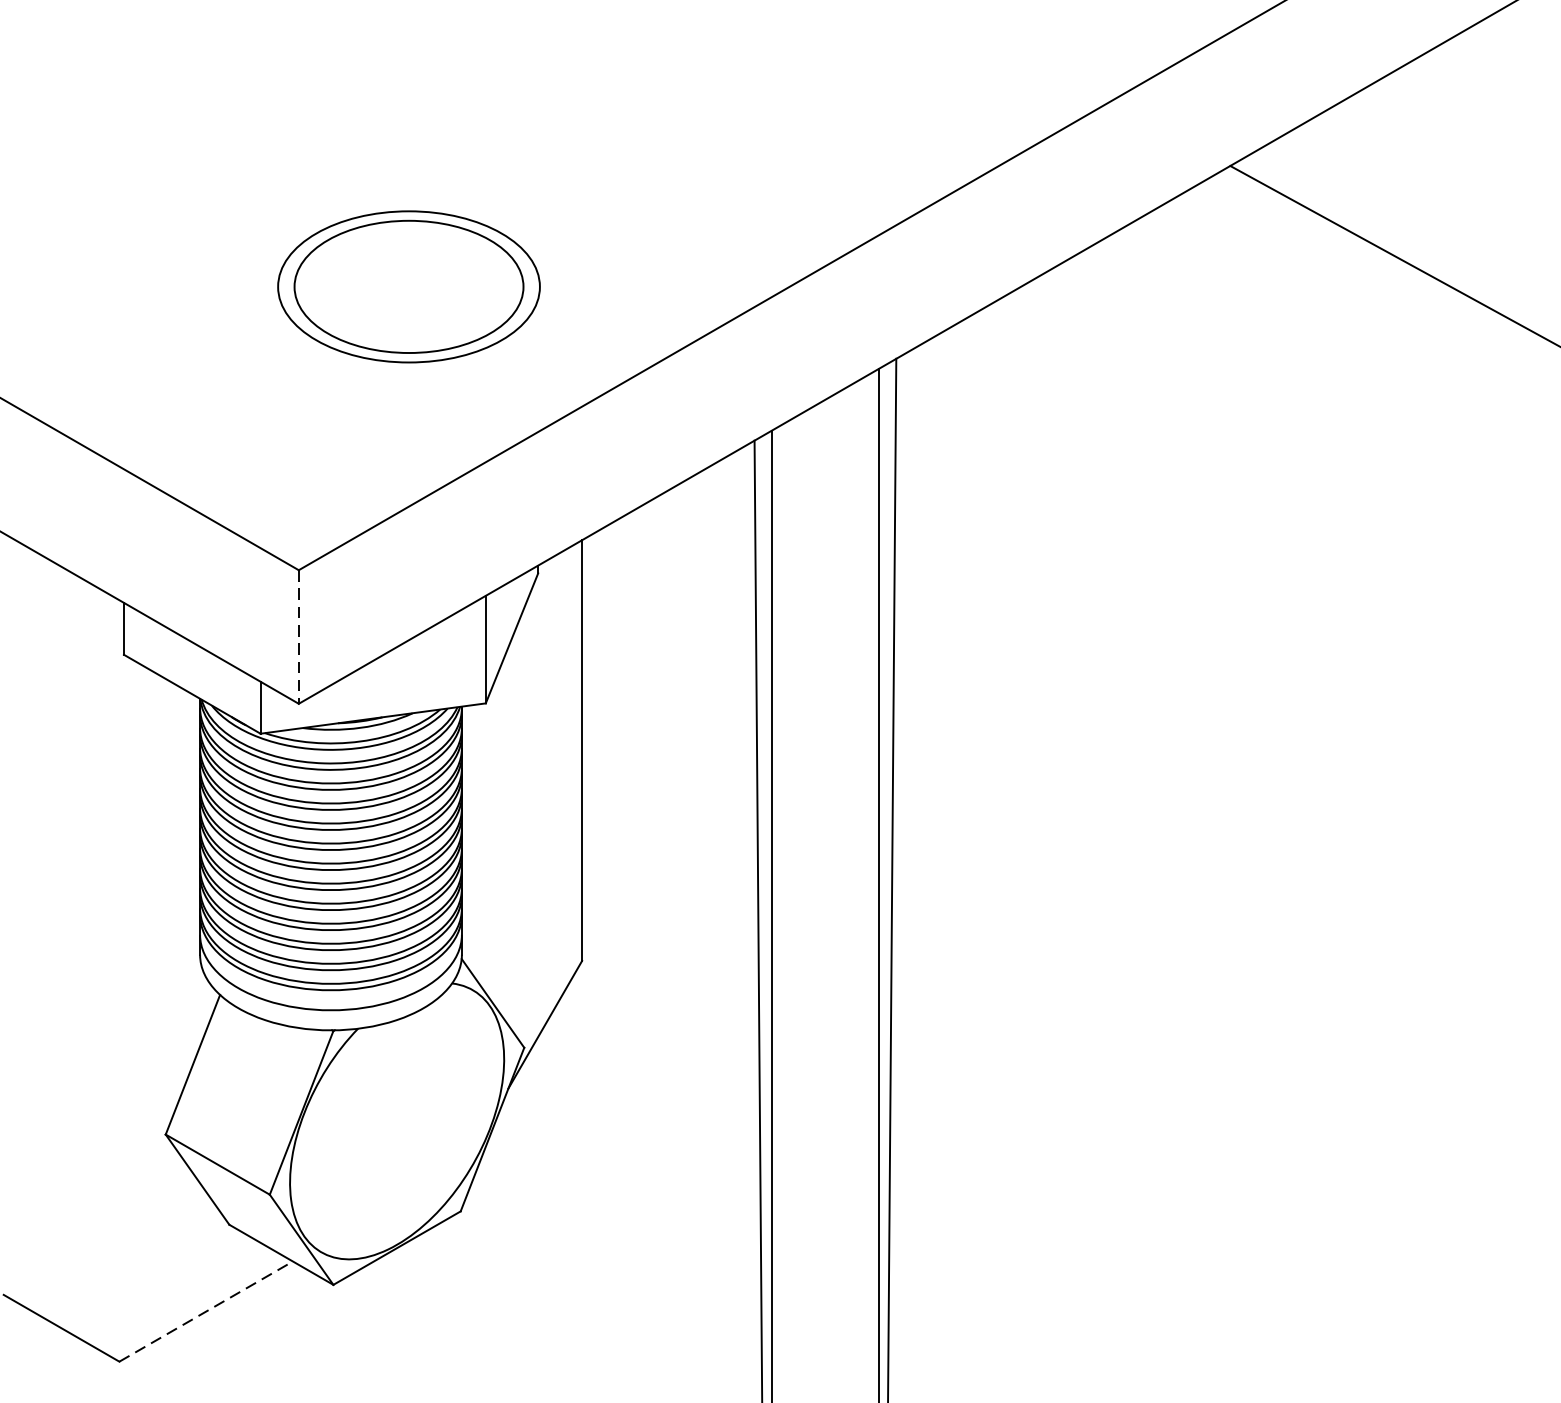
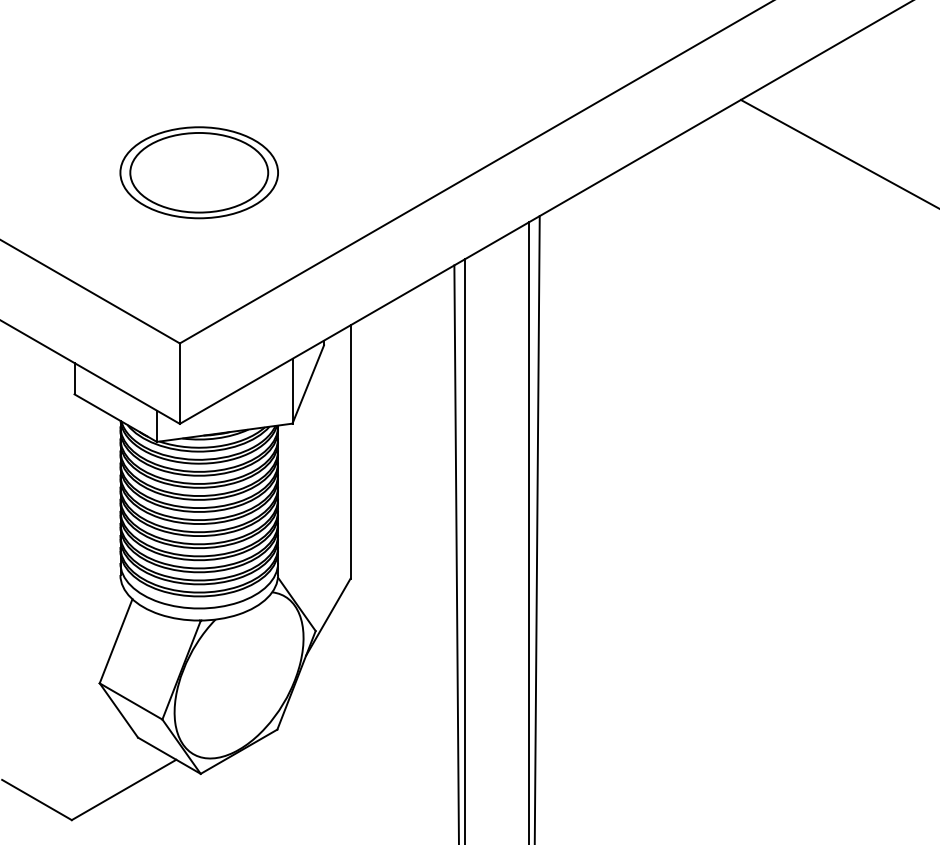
part: (407, 286) -> (198, 172), moved
line: (298, 638) -> (179, 384), dashed -> solid
line: (206, 1310) -> (124, 789), dashed -> solid

